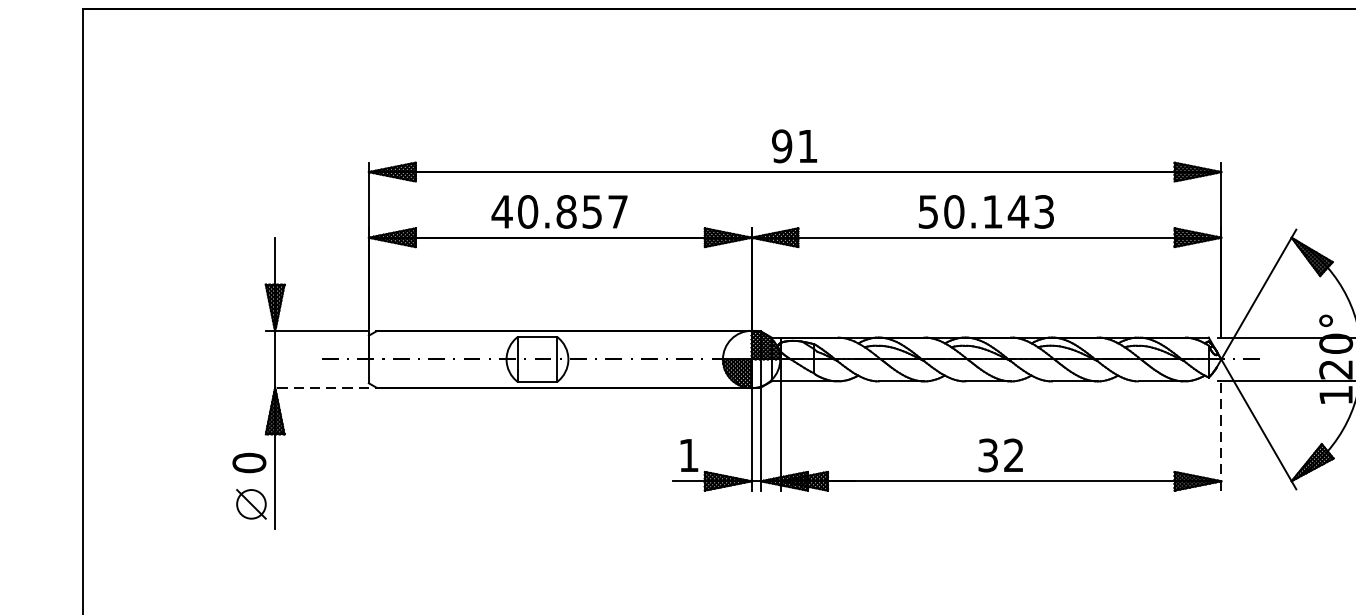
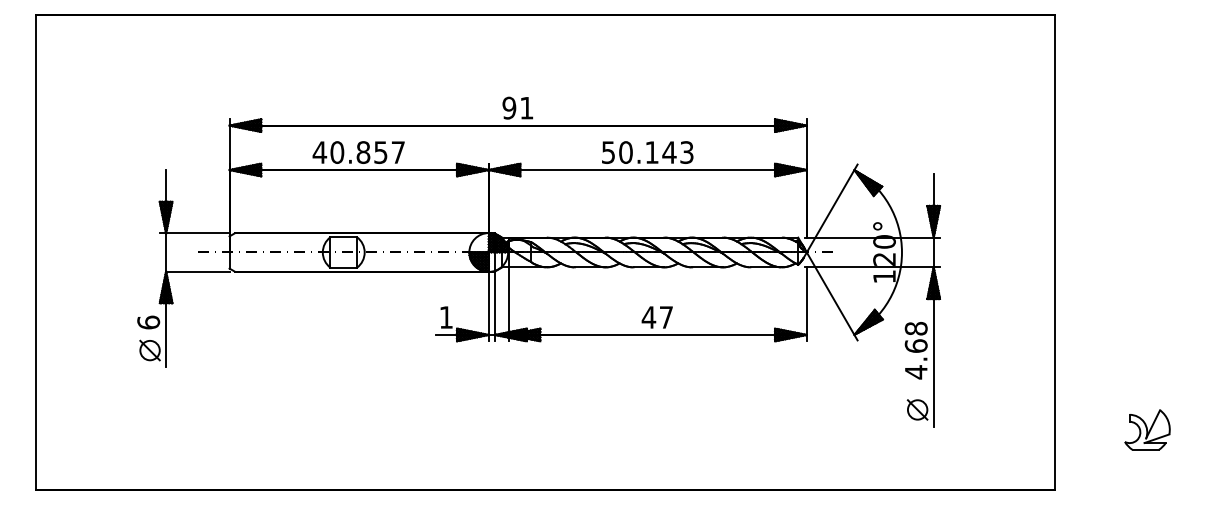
line: (321, 387) -> (197, 271), dashed -> solid
line: (1220, 436) -> (806, 304), dashed -> solid
text: (999, 455) -> (656, 317), 32 -> 47
text: (249, 462) -> (148, 322), 0 -> 6

